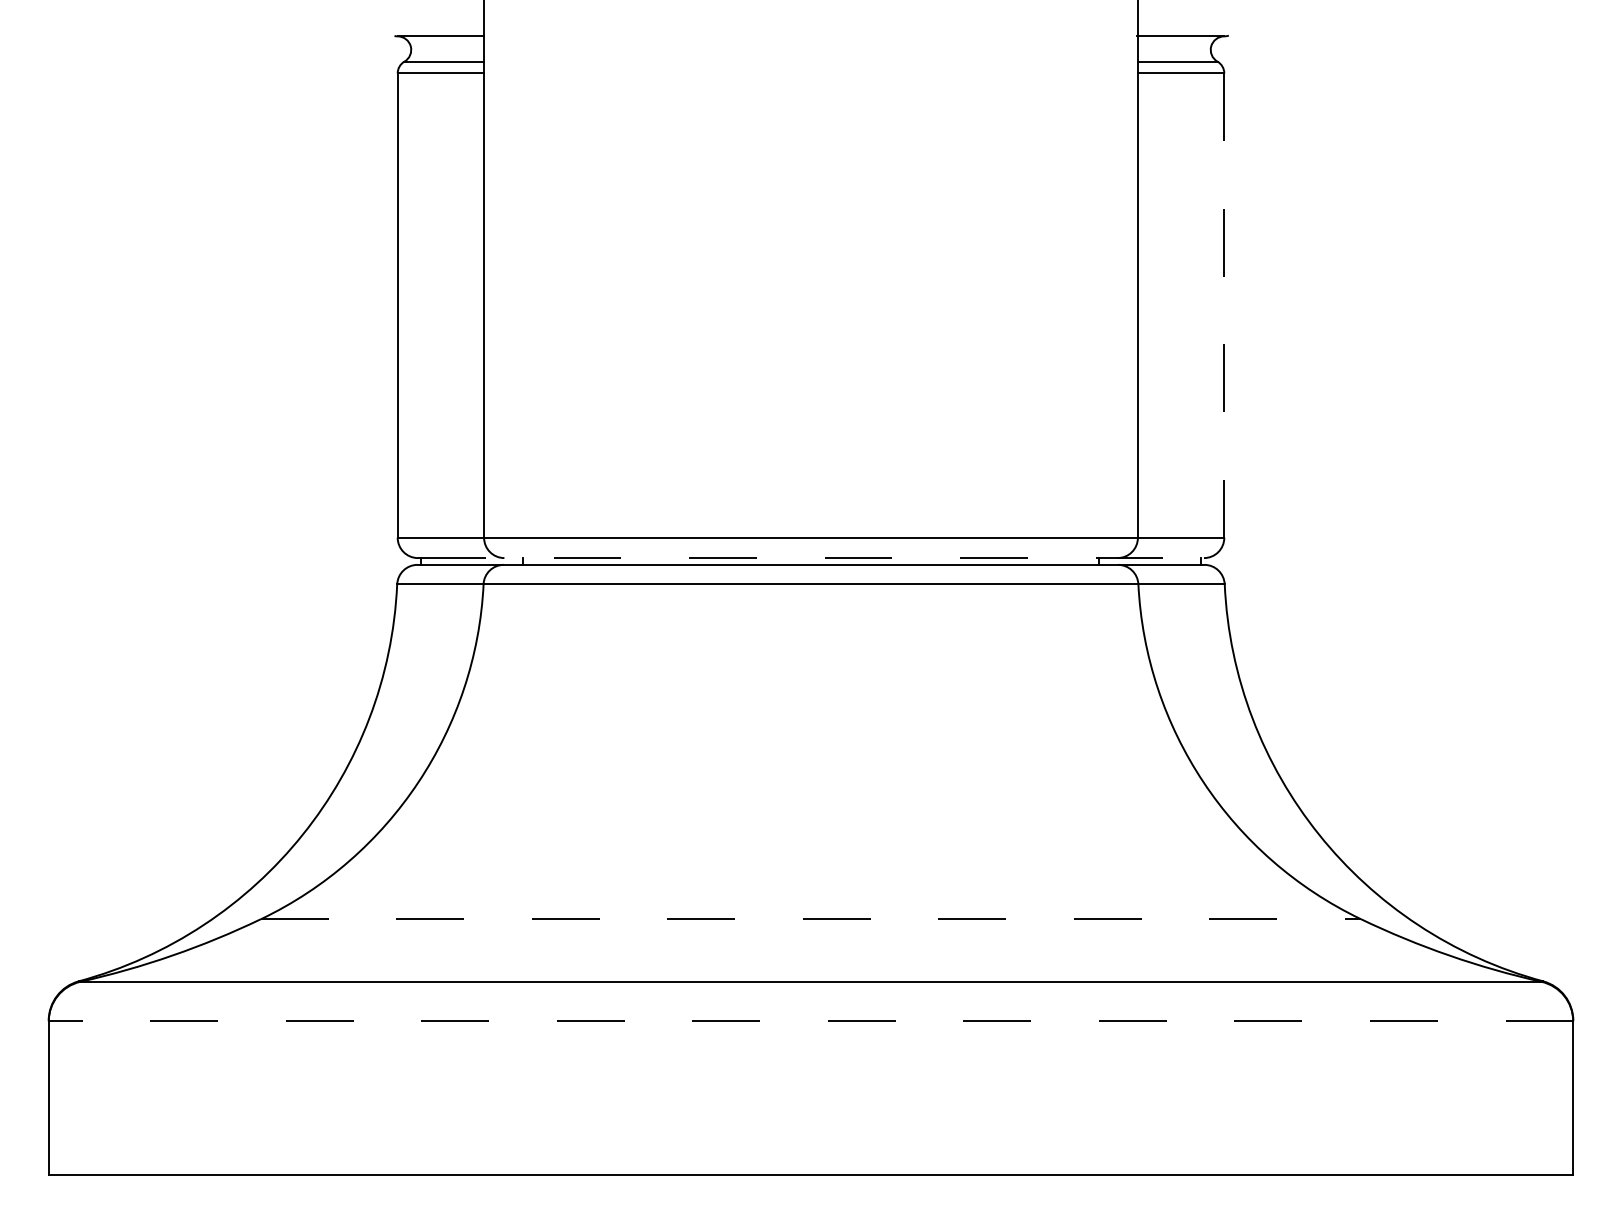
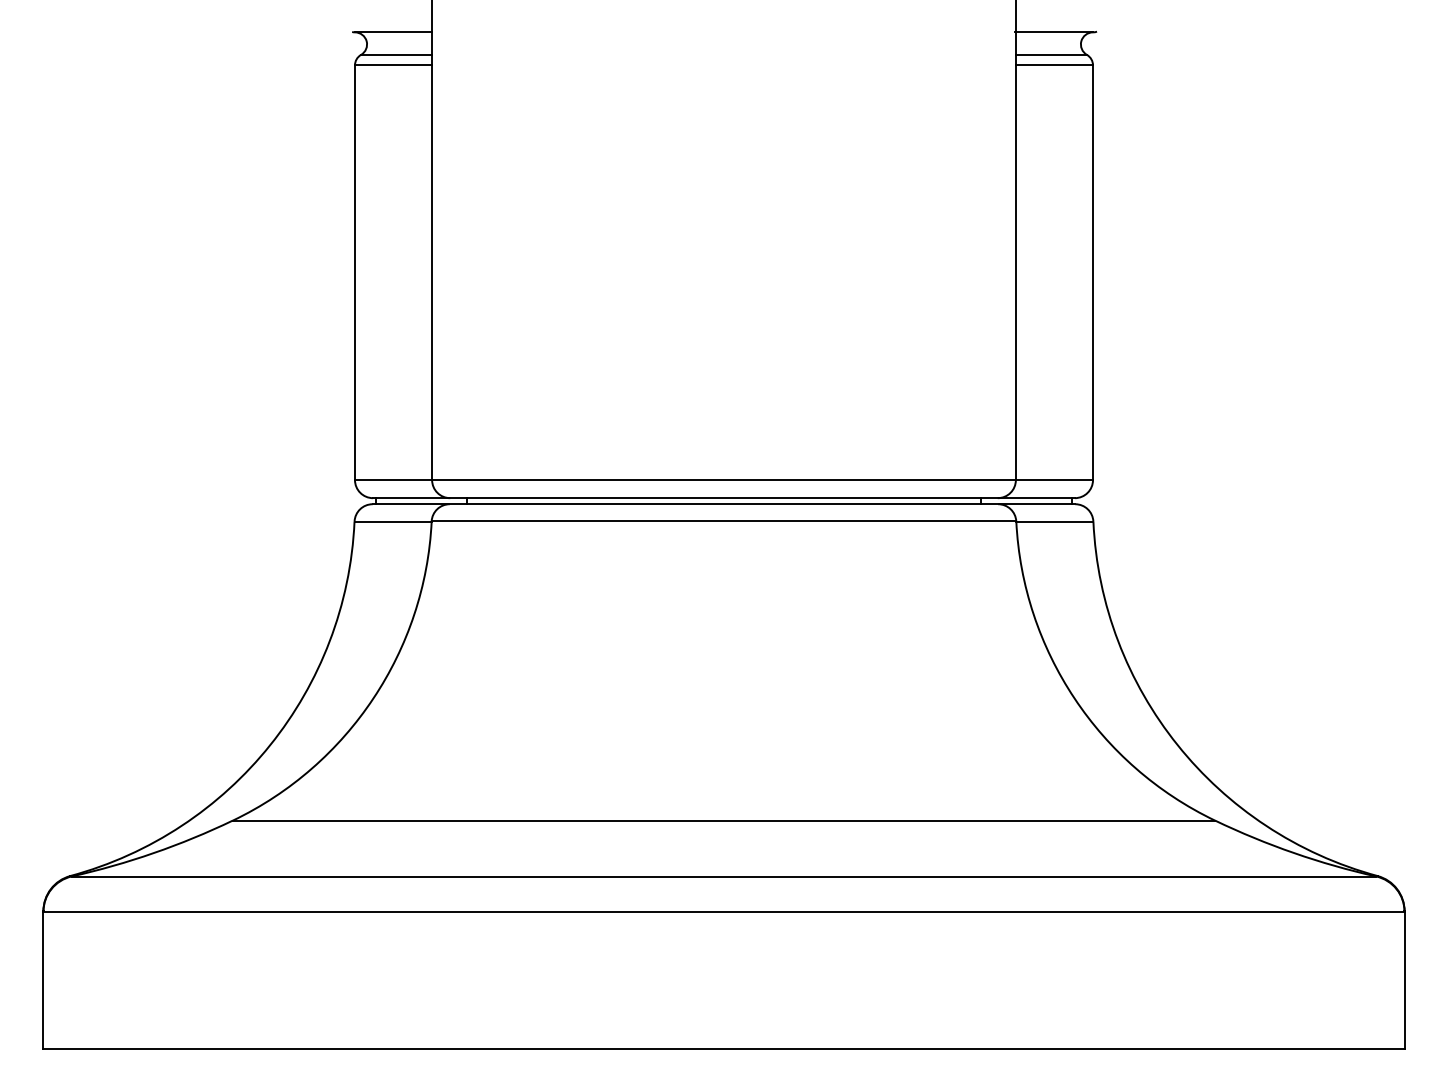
line: (1224, 306) -> (1093, 273), dashed -> solid
line: (811, 558) -> (724, 498), dashed -> solid
line: (811, 919) -> (724, 820), dashed -> solid
line: (811, 1021) -> (724, 911), dashed -> solid

